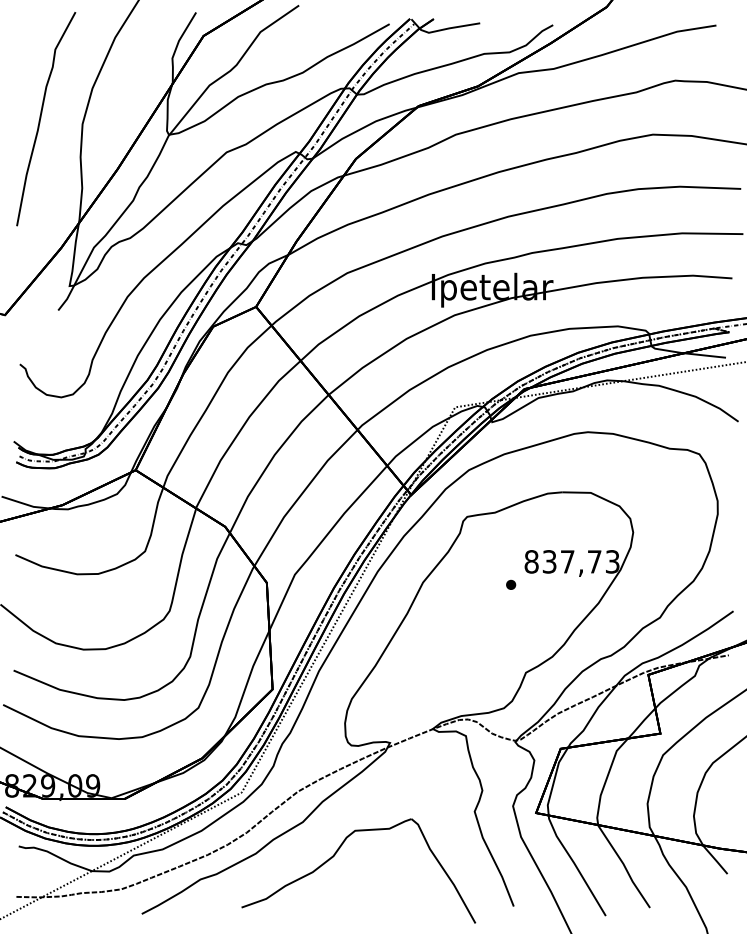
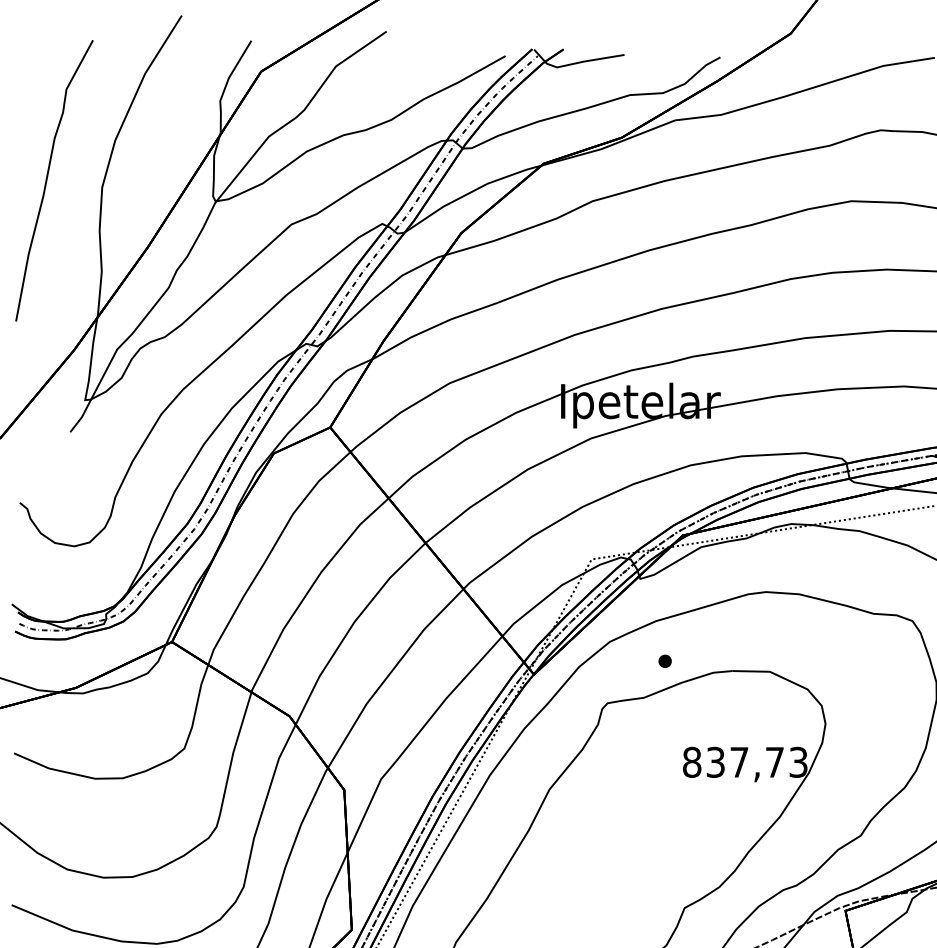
part: (511, 584) -> (665, 660), moved

